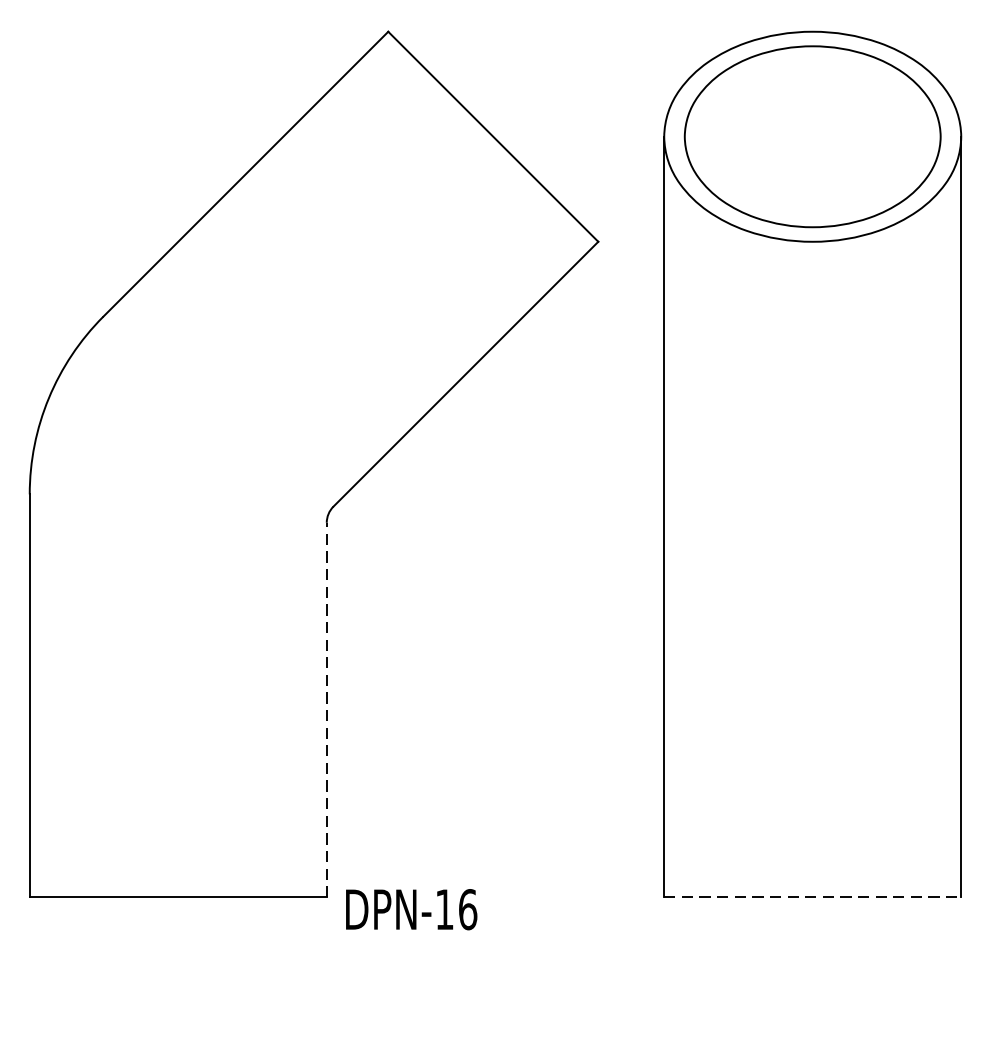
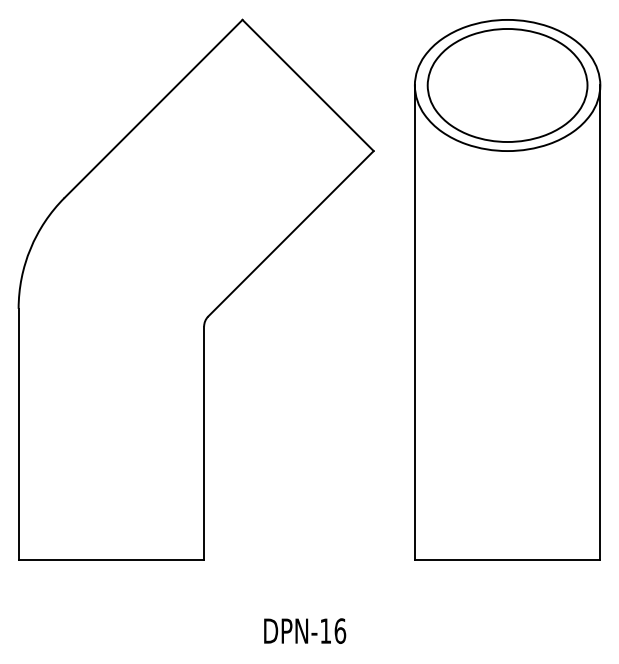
line: (327, 710) -> (204, 443), dashed -> solid
line: (812, 897) -> (507, 560), dashed -> solid
text: (412, 908) -> (305, 630), moved

